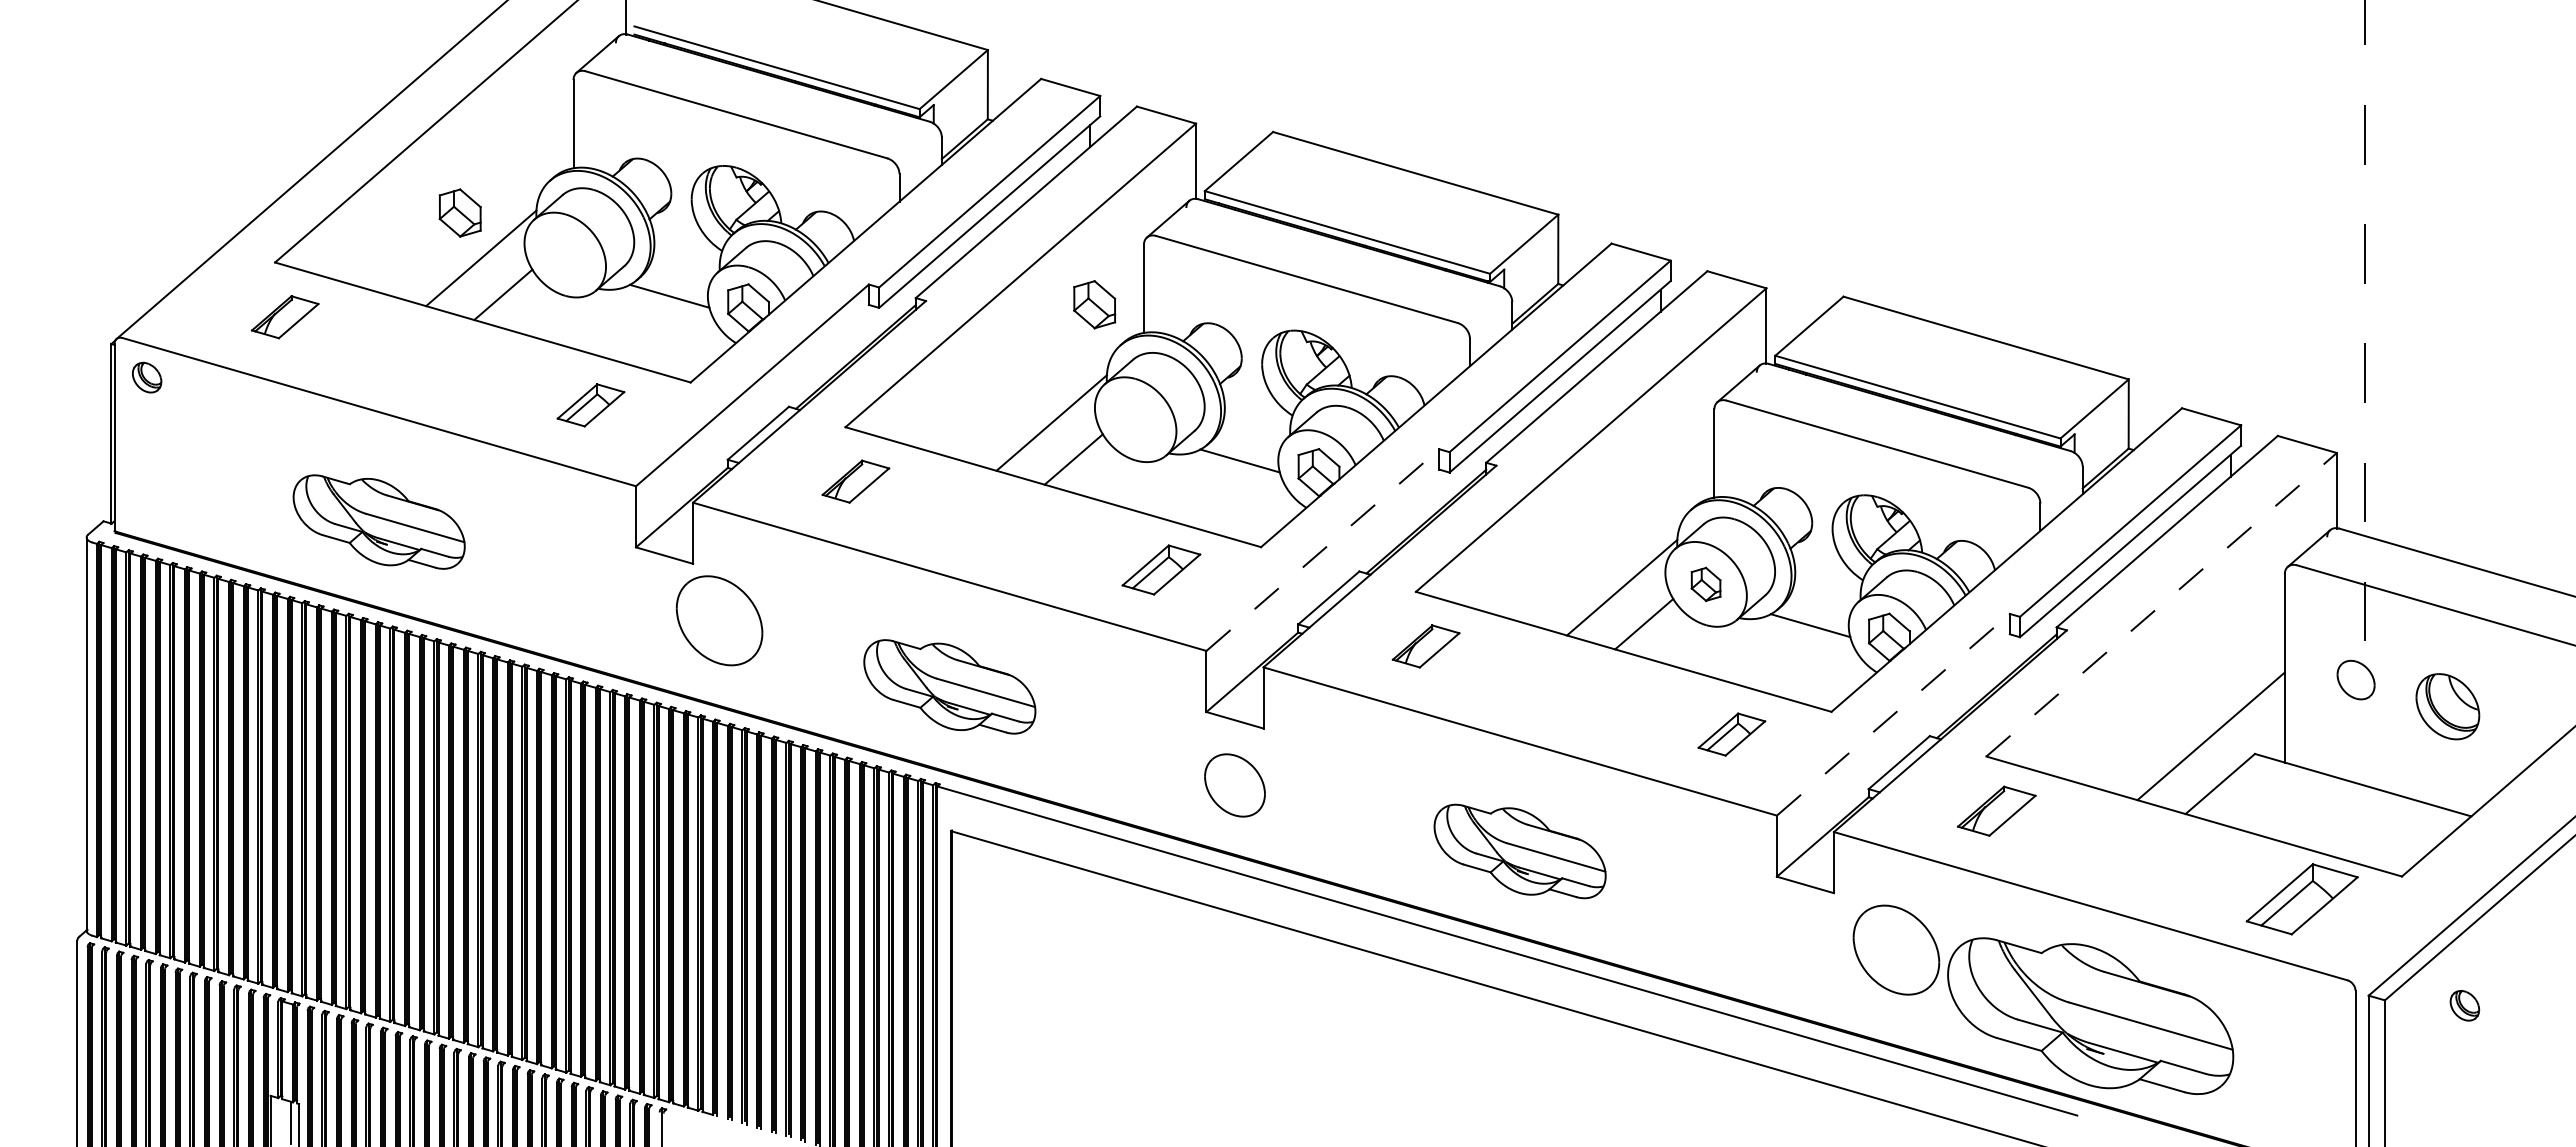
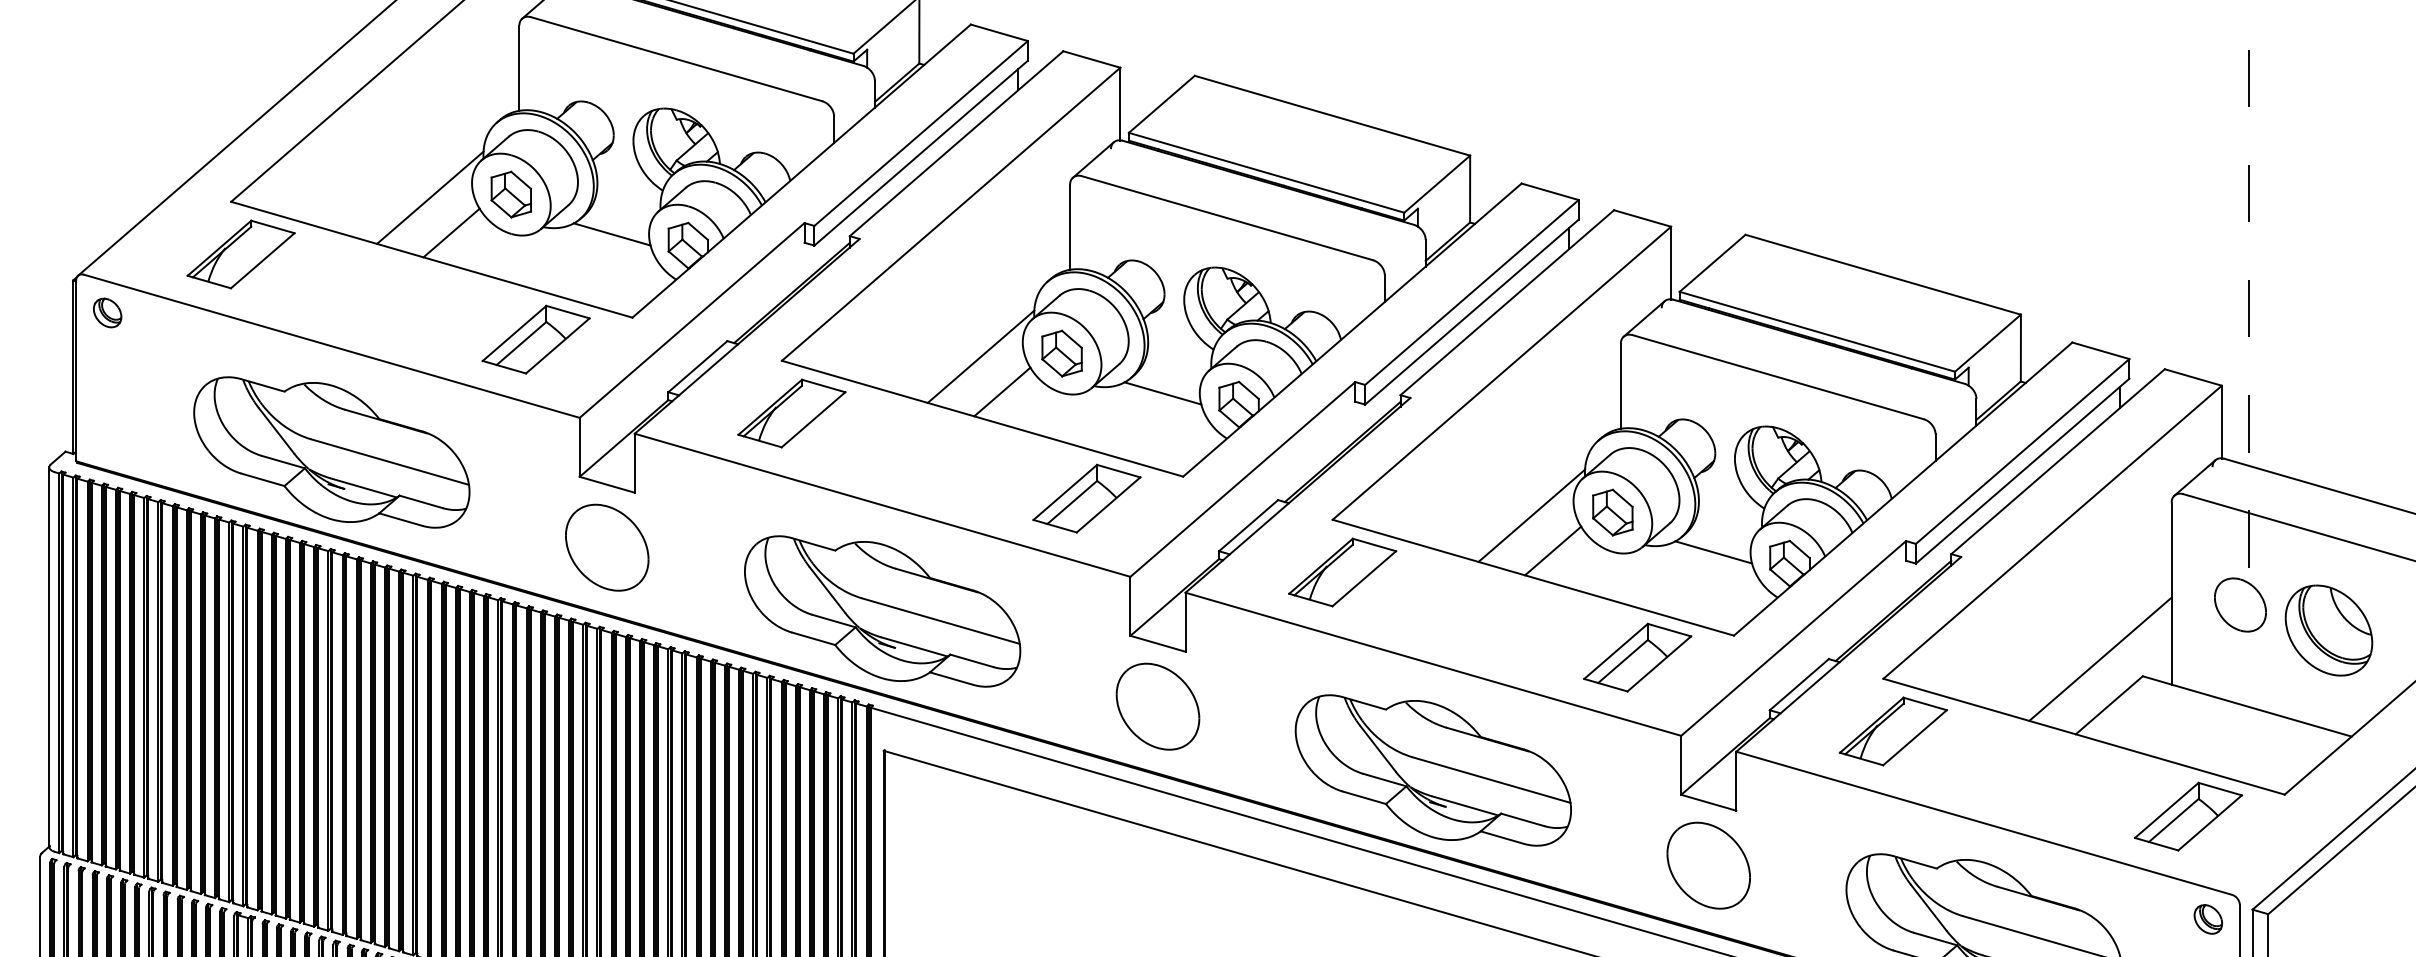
part: (459, 212) -> (510, 194), moved
part: (1094, 304) -> (1061, 353), moved
part: (284, 317) -> (240, 254), size x1.67
part: (590, 405) -> (535, 339), size x1.67
part: (855, 481) -> (791, 413), size x1.67
part: (378, 521) -> (331, 451), size x1.67
line: (1323, 549) -> (1243, 478), dashed -> solid
part: (1161, 569) -> (1087, 498), size x1.43
part: (1705, 584) -> (1612, 512), size x1.43
line: (2161, 604) -> (2052, 531), dashed -> solid
part: (719, 620) -> (607, 547), moved
part: (1425, 646) -> (1341, 572), size x1.67
part: (2355, 679) -> (2239, 604), size x1.43
part: (949, 686) -> (882, 611), size x1.67
part: (2447, 706) -> (2328, 630), size x1.43
line: (1893, 714) -> (1793, 638), dashed -> solid
part: (1731, 734) -> (1637, 657), size x1.67
part: (1234, 785) -> (1157, 706), size x1.43
part: (1996, 811) -> (1893, 731), size x1.43
part: (1519, 851) -> (1432, 770), size x1.67
part: (1896, 949) -> (1708, 865), moved
part: (2464, 1005) -> (2207, 919), moved

